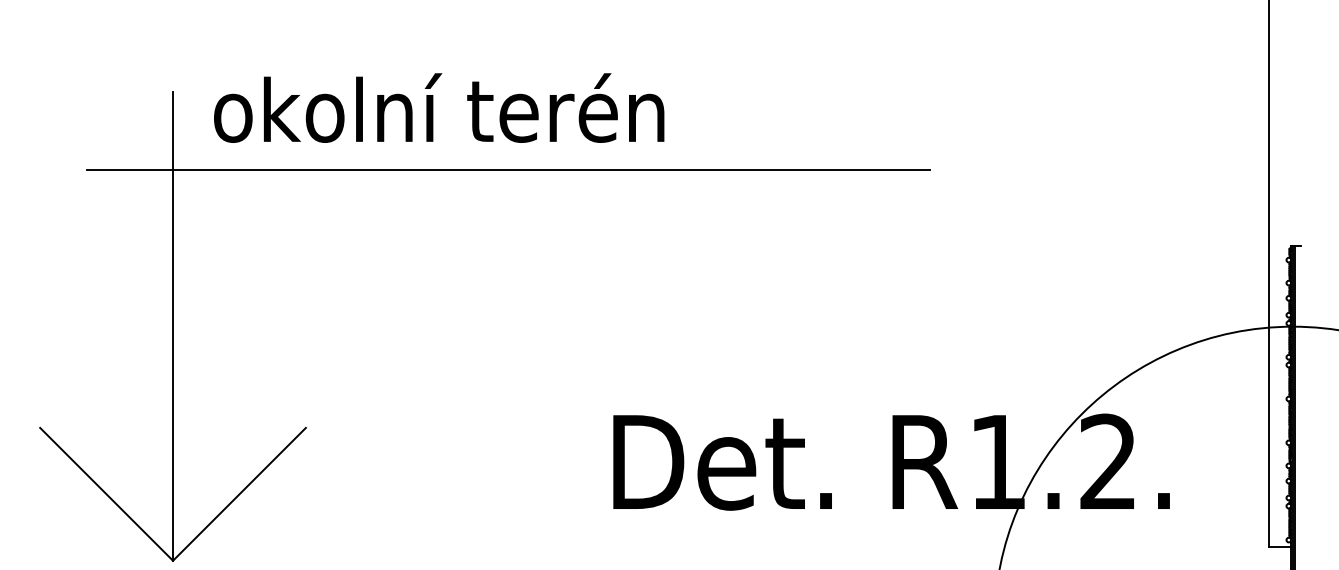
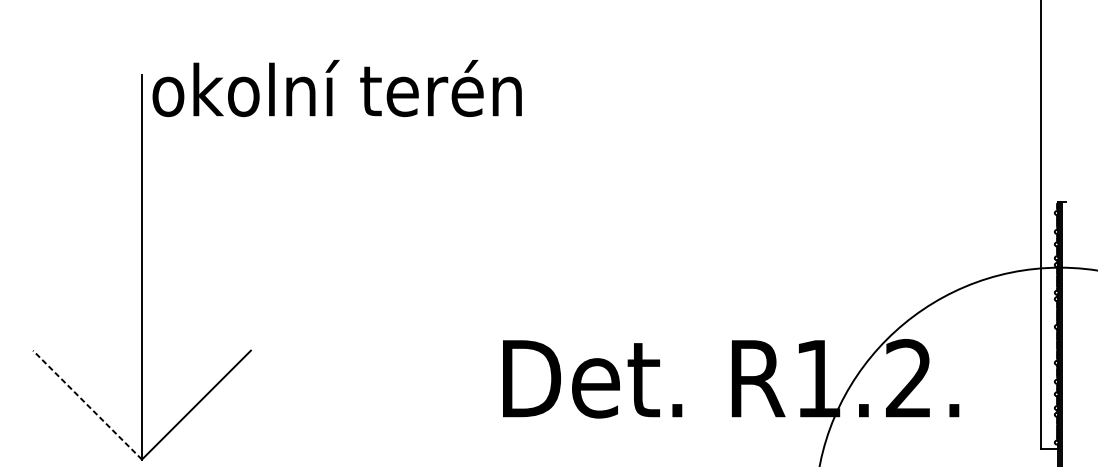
text: (439, 107) -> (337, 87), moved
line: (508, 169) -> (417, 138), removed
line: (106, 494) -> (87, 405), solid -> dashed

